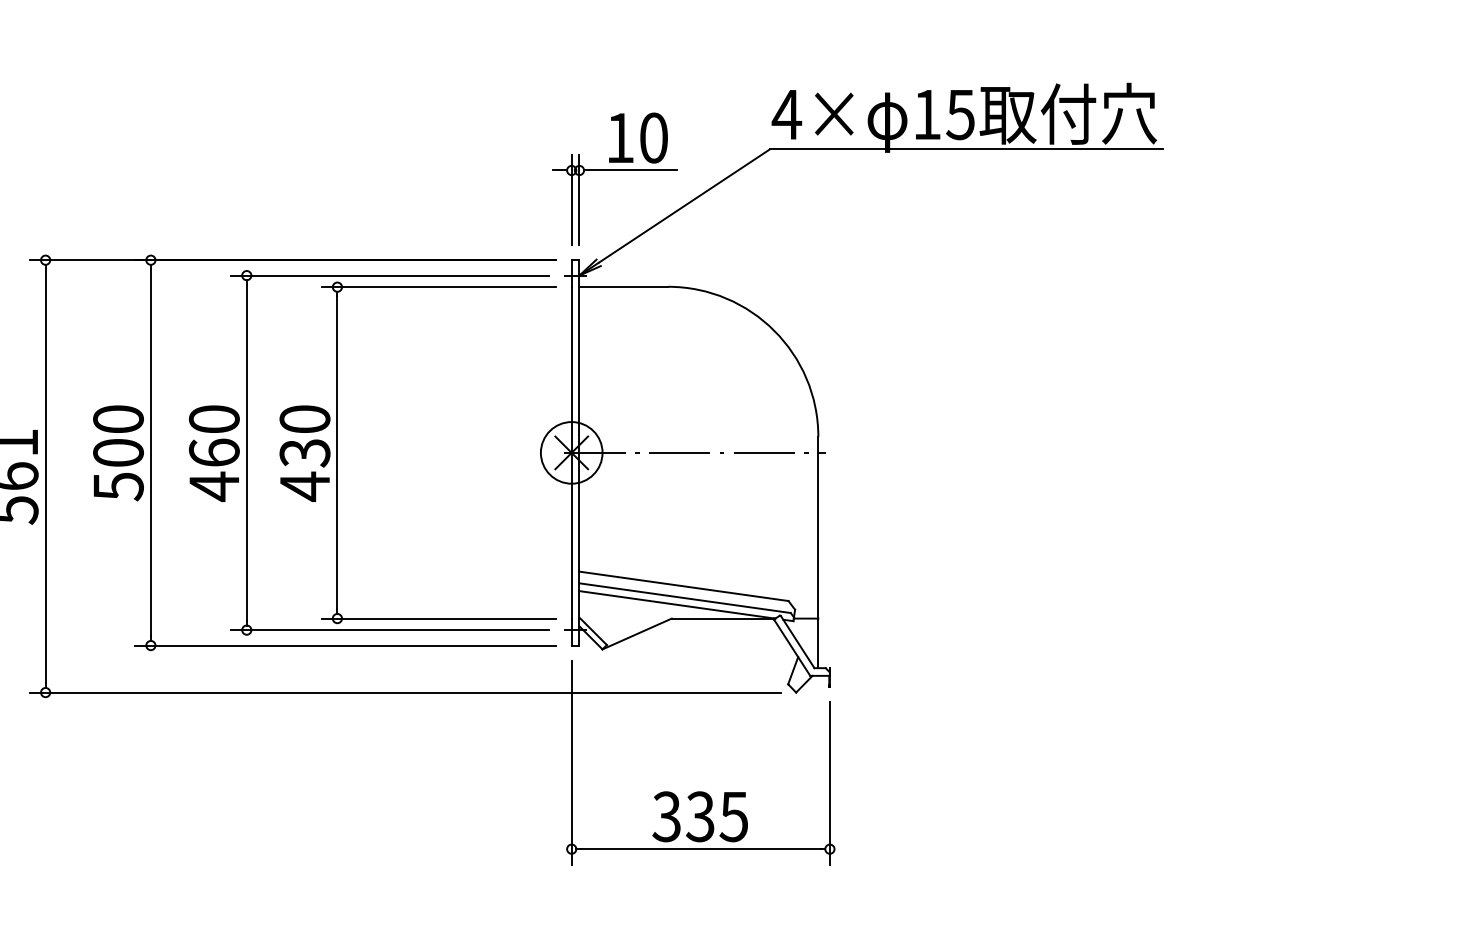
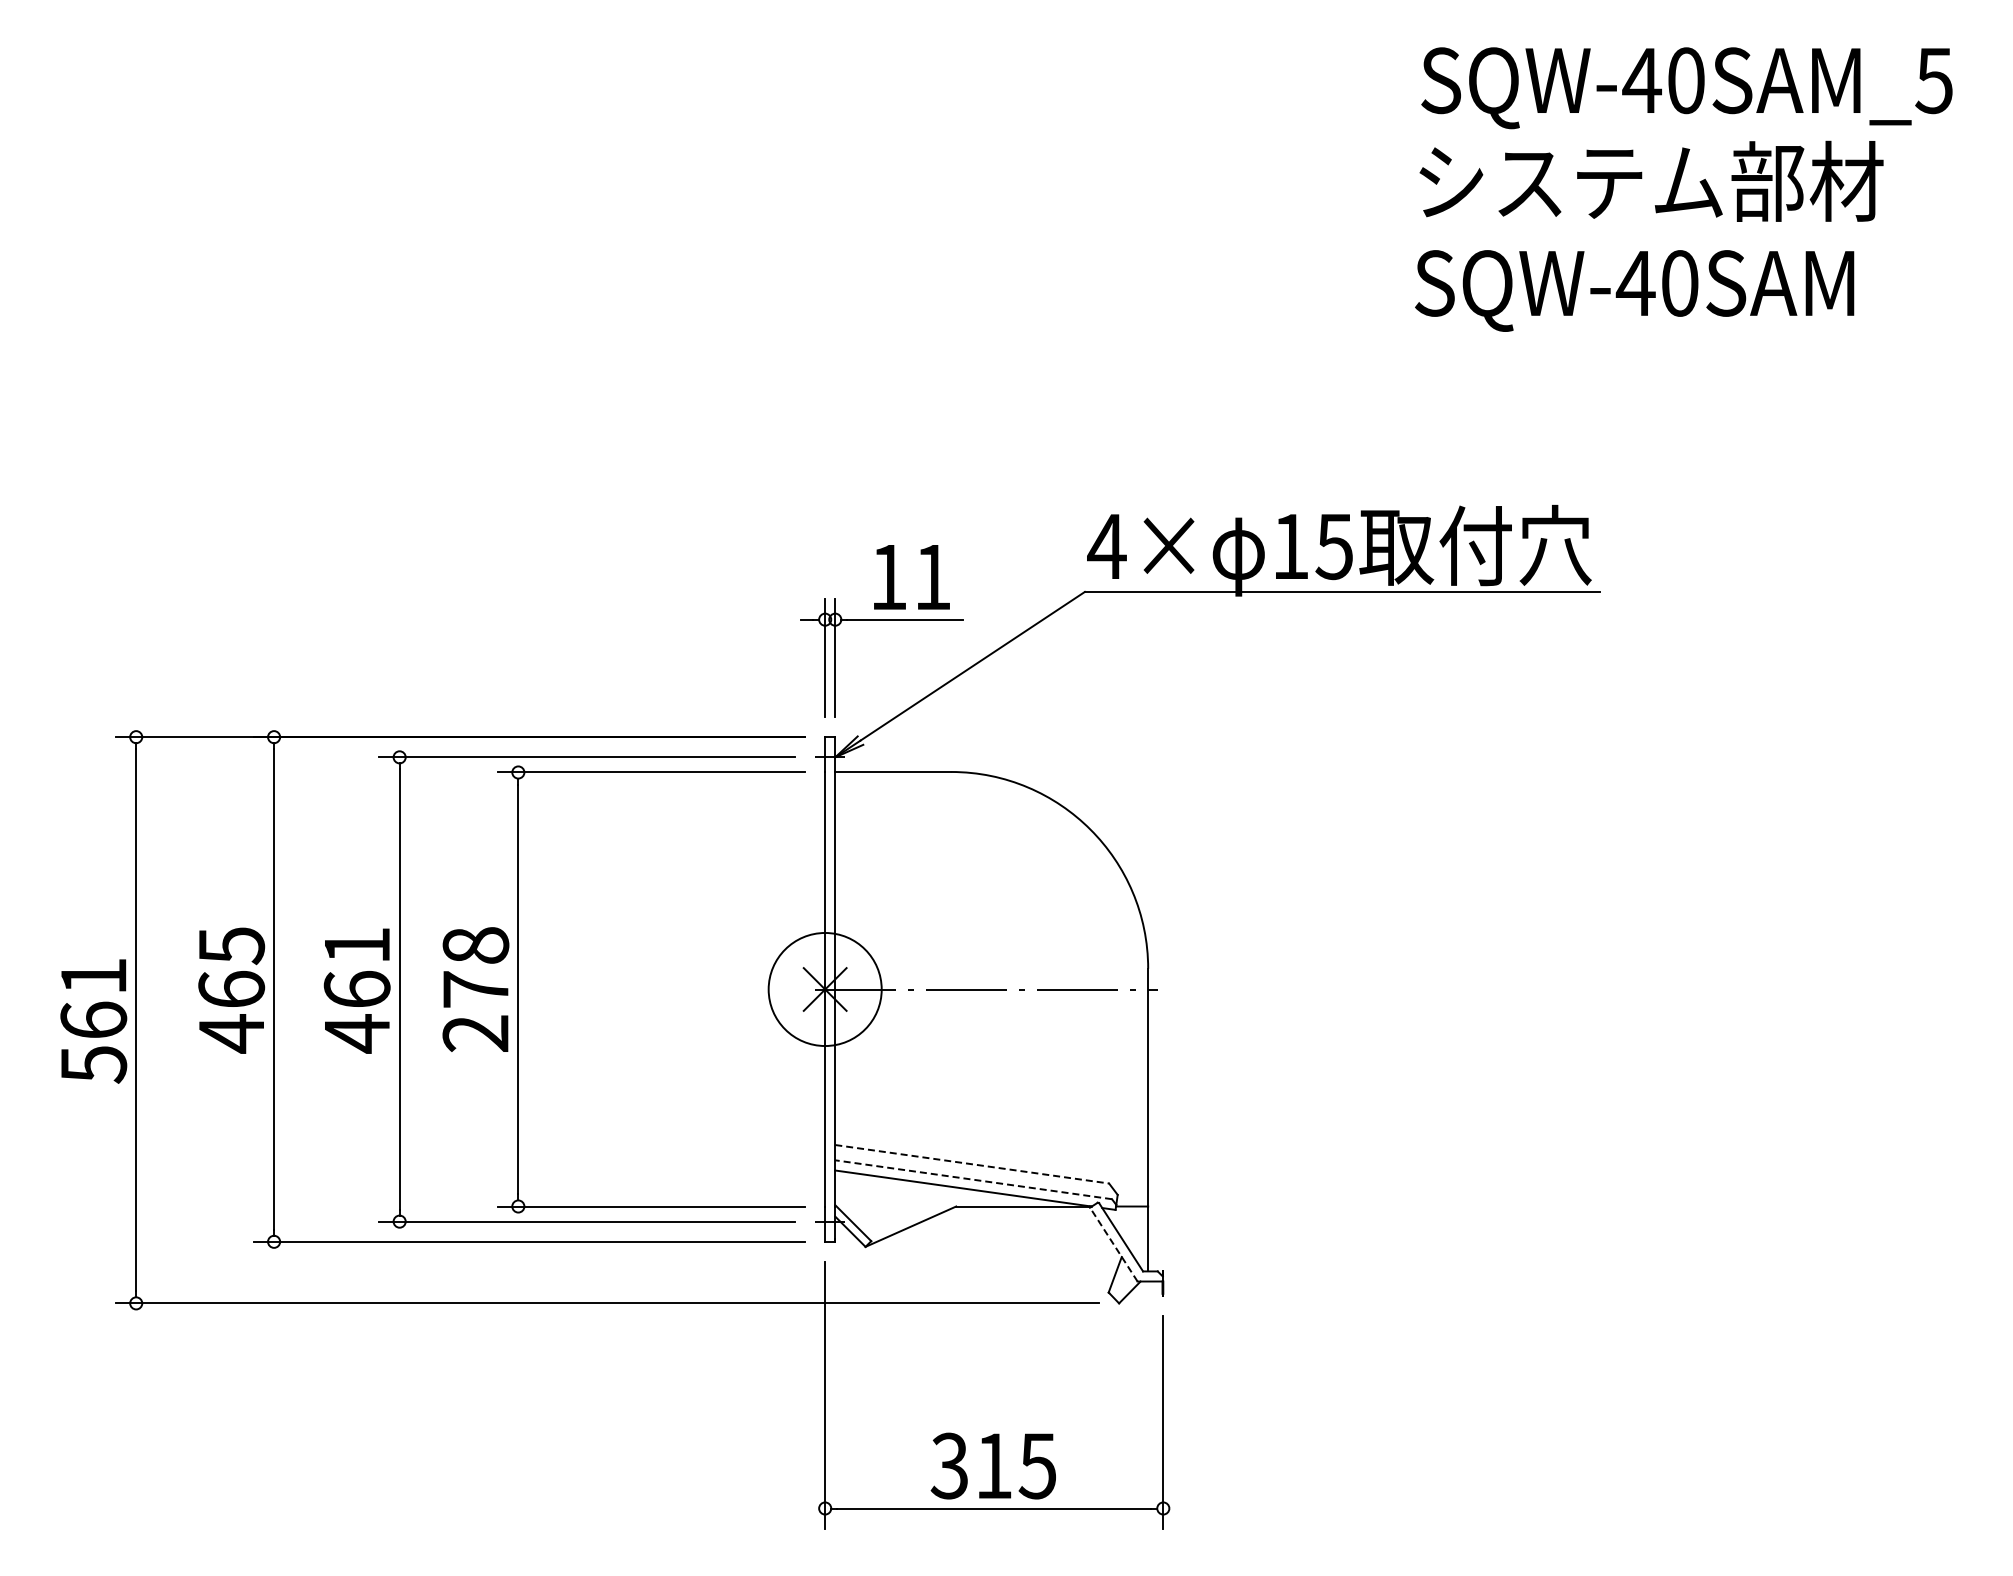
text: (654, 137) -> (933, 576), 10 -> 11
text: (213, 419) -> (356, 945), 460 -> 461
circle: (571, 452) -> (824, 989), size x1.4
text: (118, 453) -> (231, 990), 500 -> 465
text: (304, 453) -> (475, 990), 430 -> 278
line: (684, 586) -> (972, 1164), solid -> dashed
line: (684, 597) -> (973, 1179), solid -> dashed
line: (791, 647) -> (1113, 1244), solid -> dashed
text: (699, 816) -> (992, 1465), 335 -> 315

